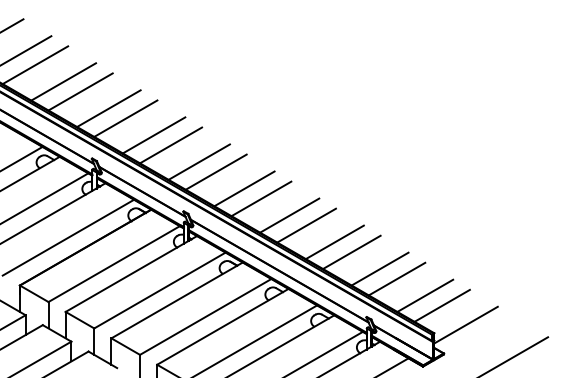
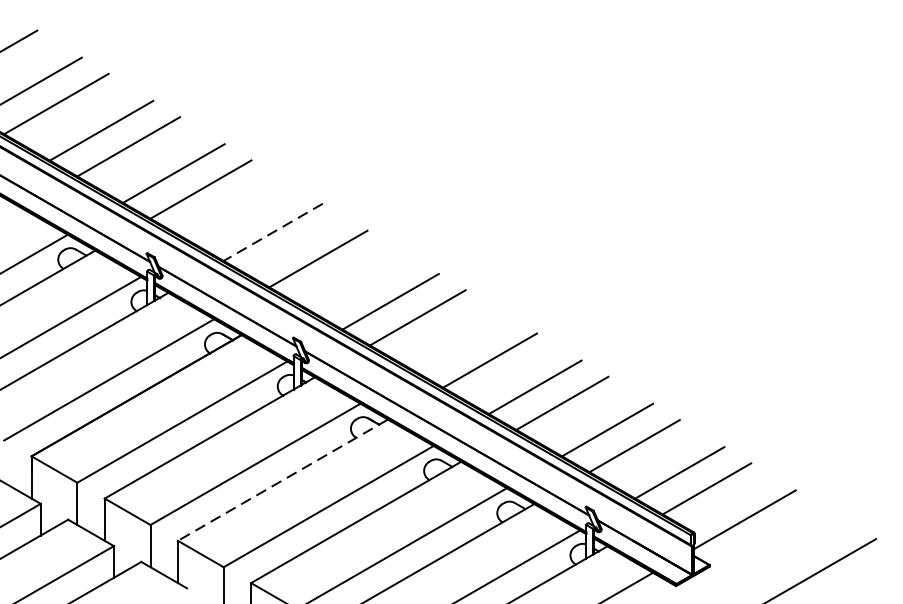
line: (153, 135) -> (245, 216), removed
line: (171, 145) -> (273, 232), solid -> dashed
line: (215, 171) -> (344, 274), removed
line: (289, 215) -> (462, 344), removed
line: (177, 300) -> (283, 480), solid -> dashed

